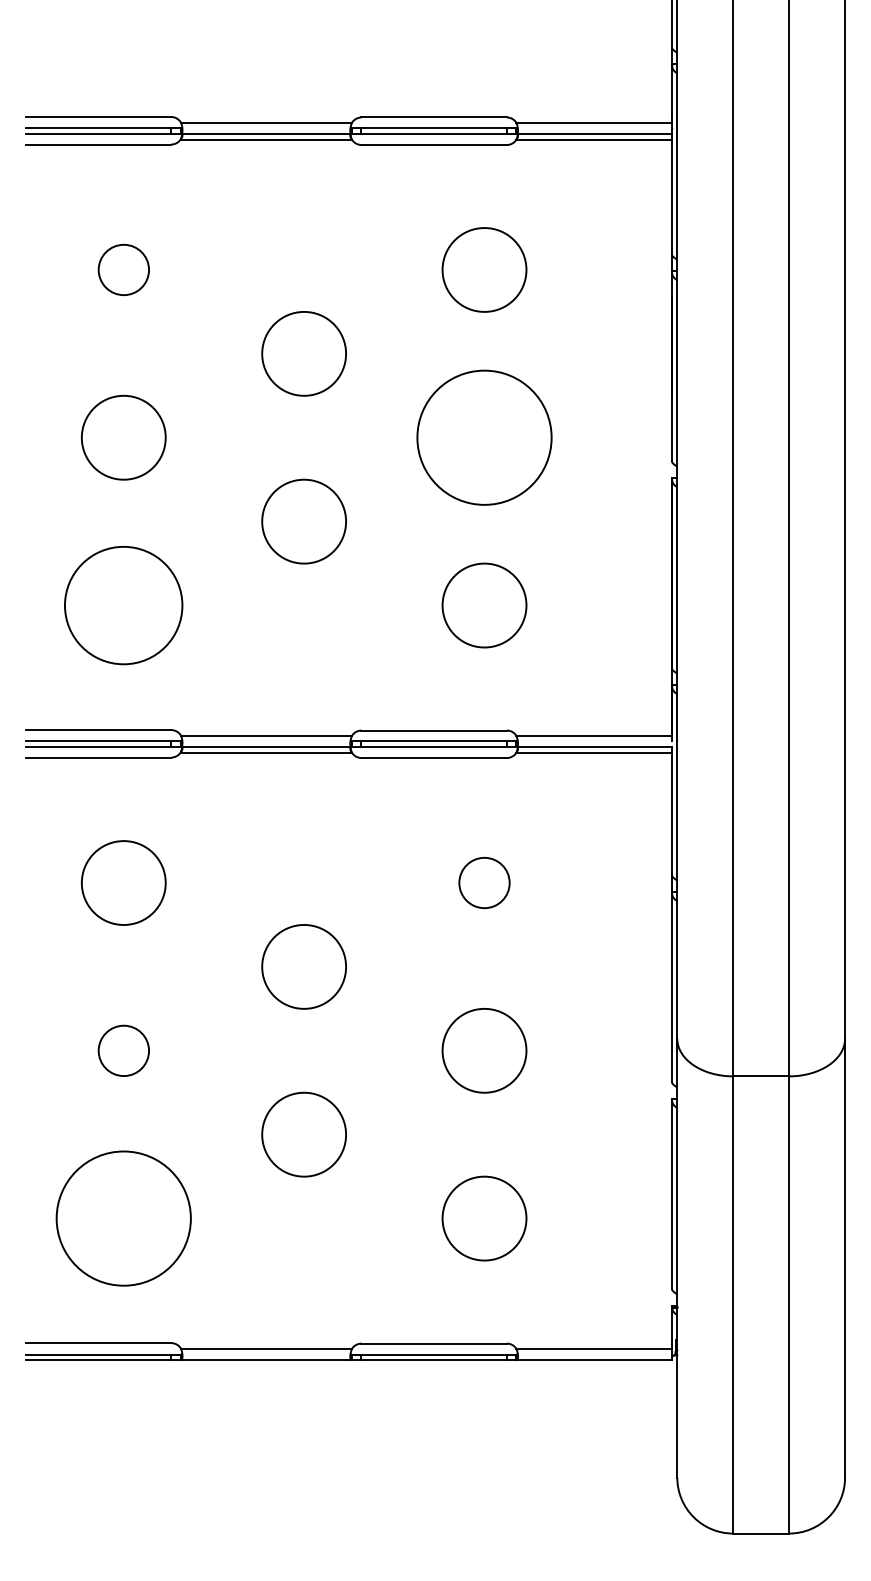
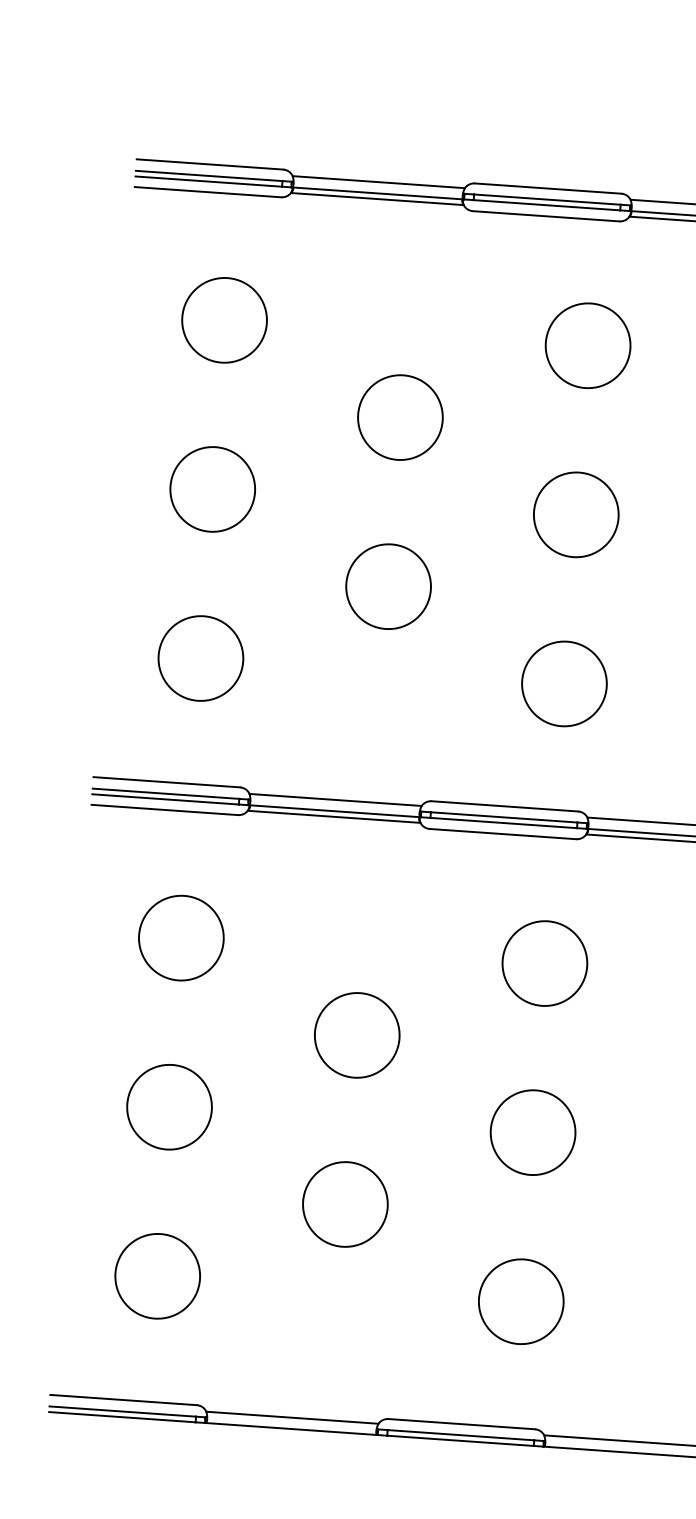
circle: (123, 269) -> (224, 319), size x1.67
circle: (484, 437) -> (576, 514), size x0.62
circle: (123, 605) -> (200, 658), size x0.71
circle: (484, 882) -> (544, 963), size x1.67
circle: (123, 1050) -> (169, 1106), size x1.67
circle: (123, 1218) -> (157, 1276), size x0.62

